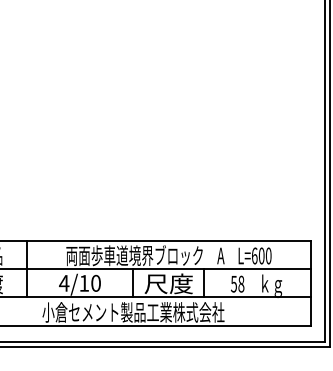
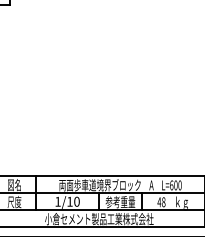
text: (63, 282) -> (57, 201), 4/10 -> 1/10
text: (168, 282) -> (120, 201), 尺度 -> 参考重量
text: (232, 284) -> (158, 202), 58 -> 48

